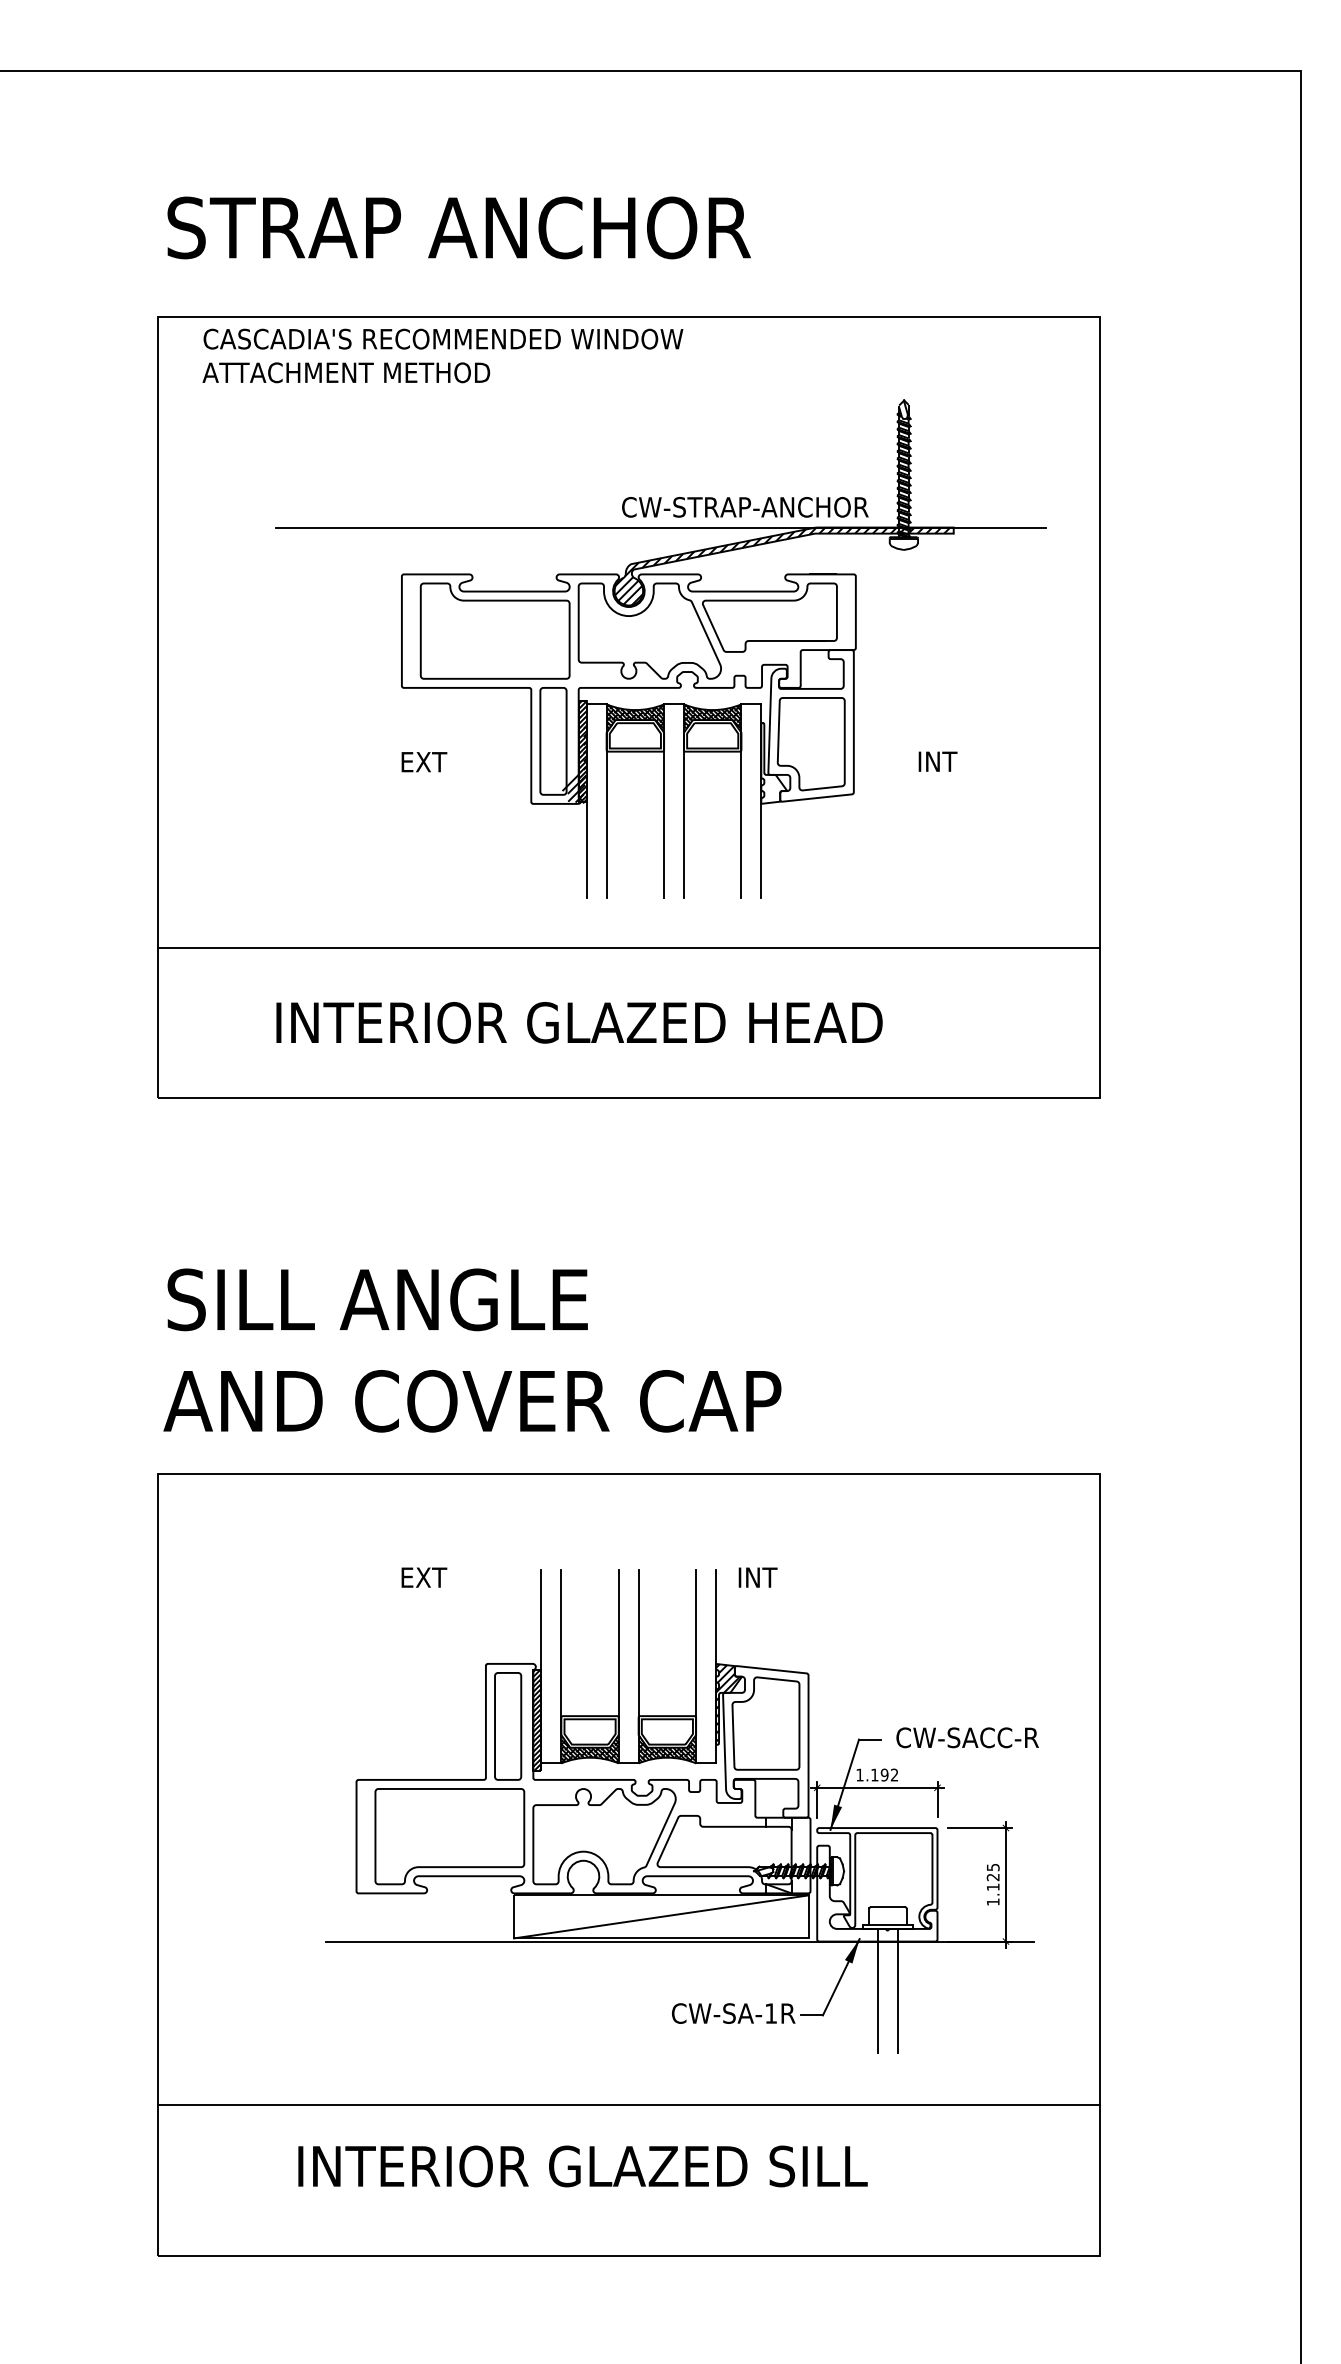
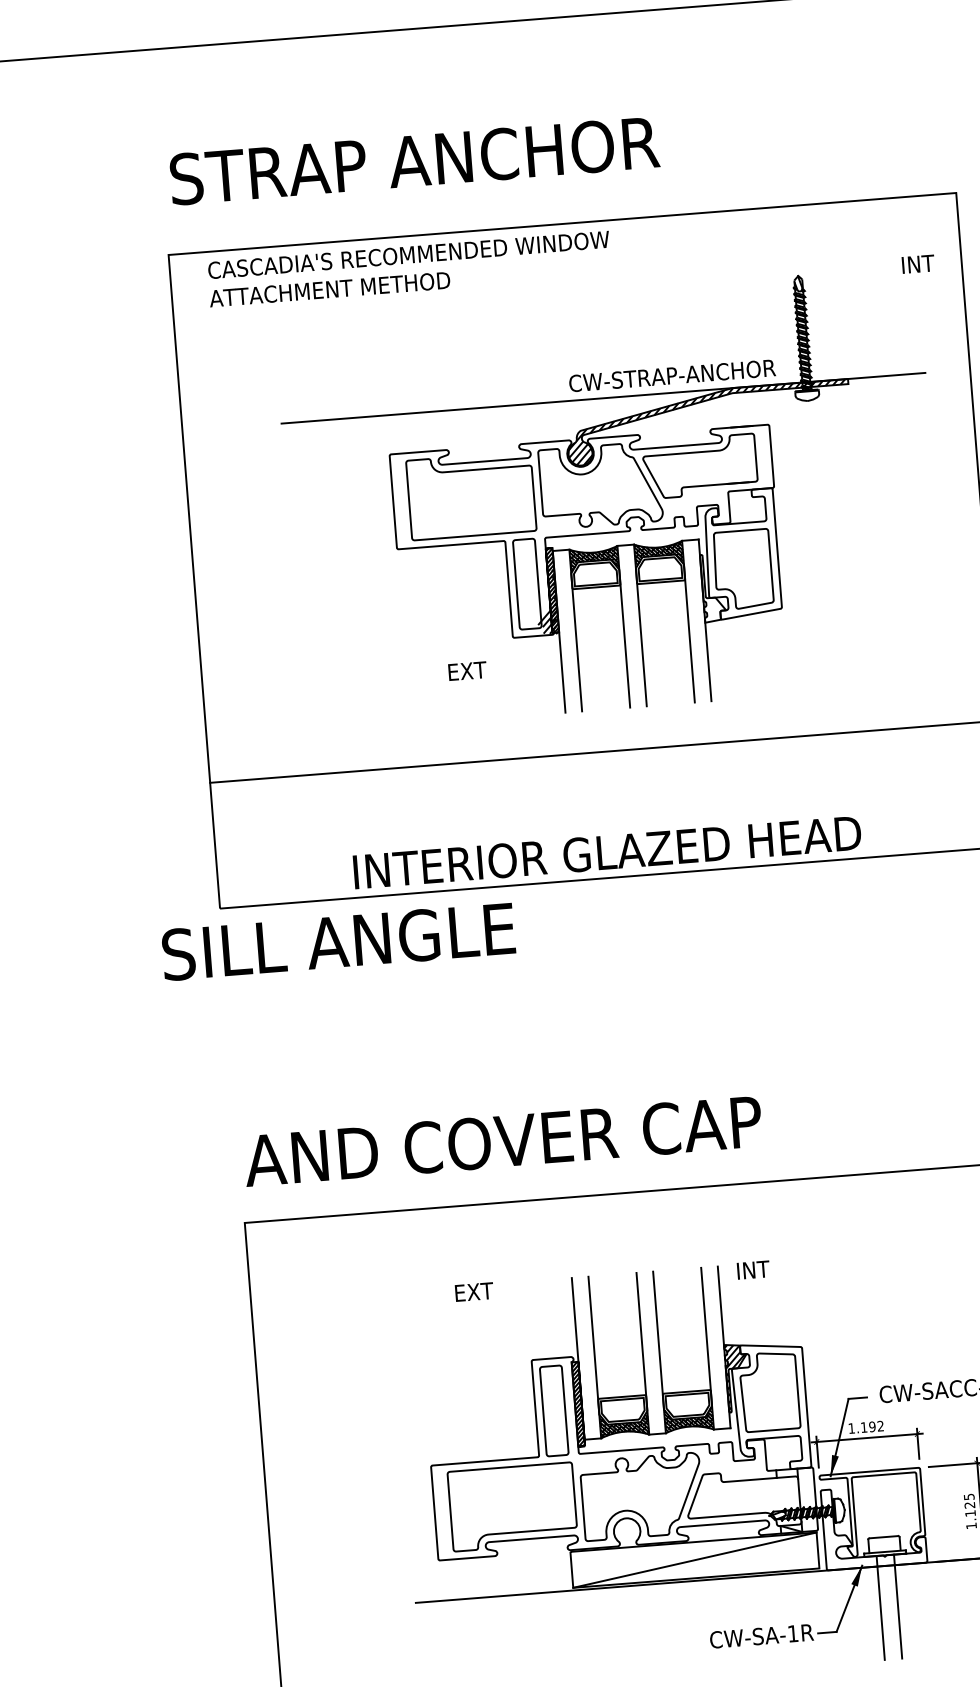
text: (937, 761) -> (917, 264), moved
text: (424, 762) -> (467, 671), moved
text: (579, 1022) -> (607, 852), moved
text: (377, 1299) -> (338, 941), moved

